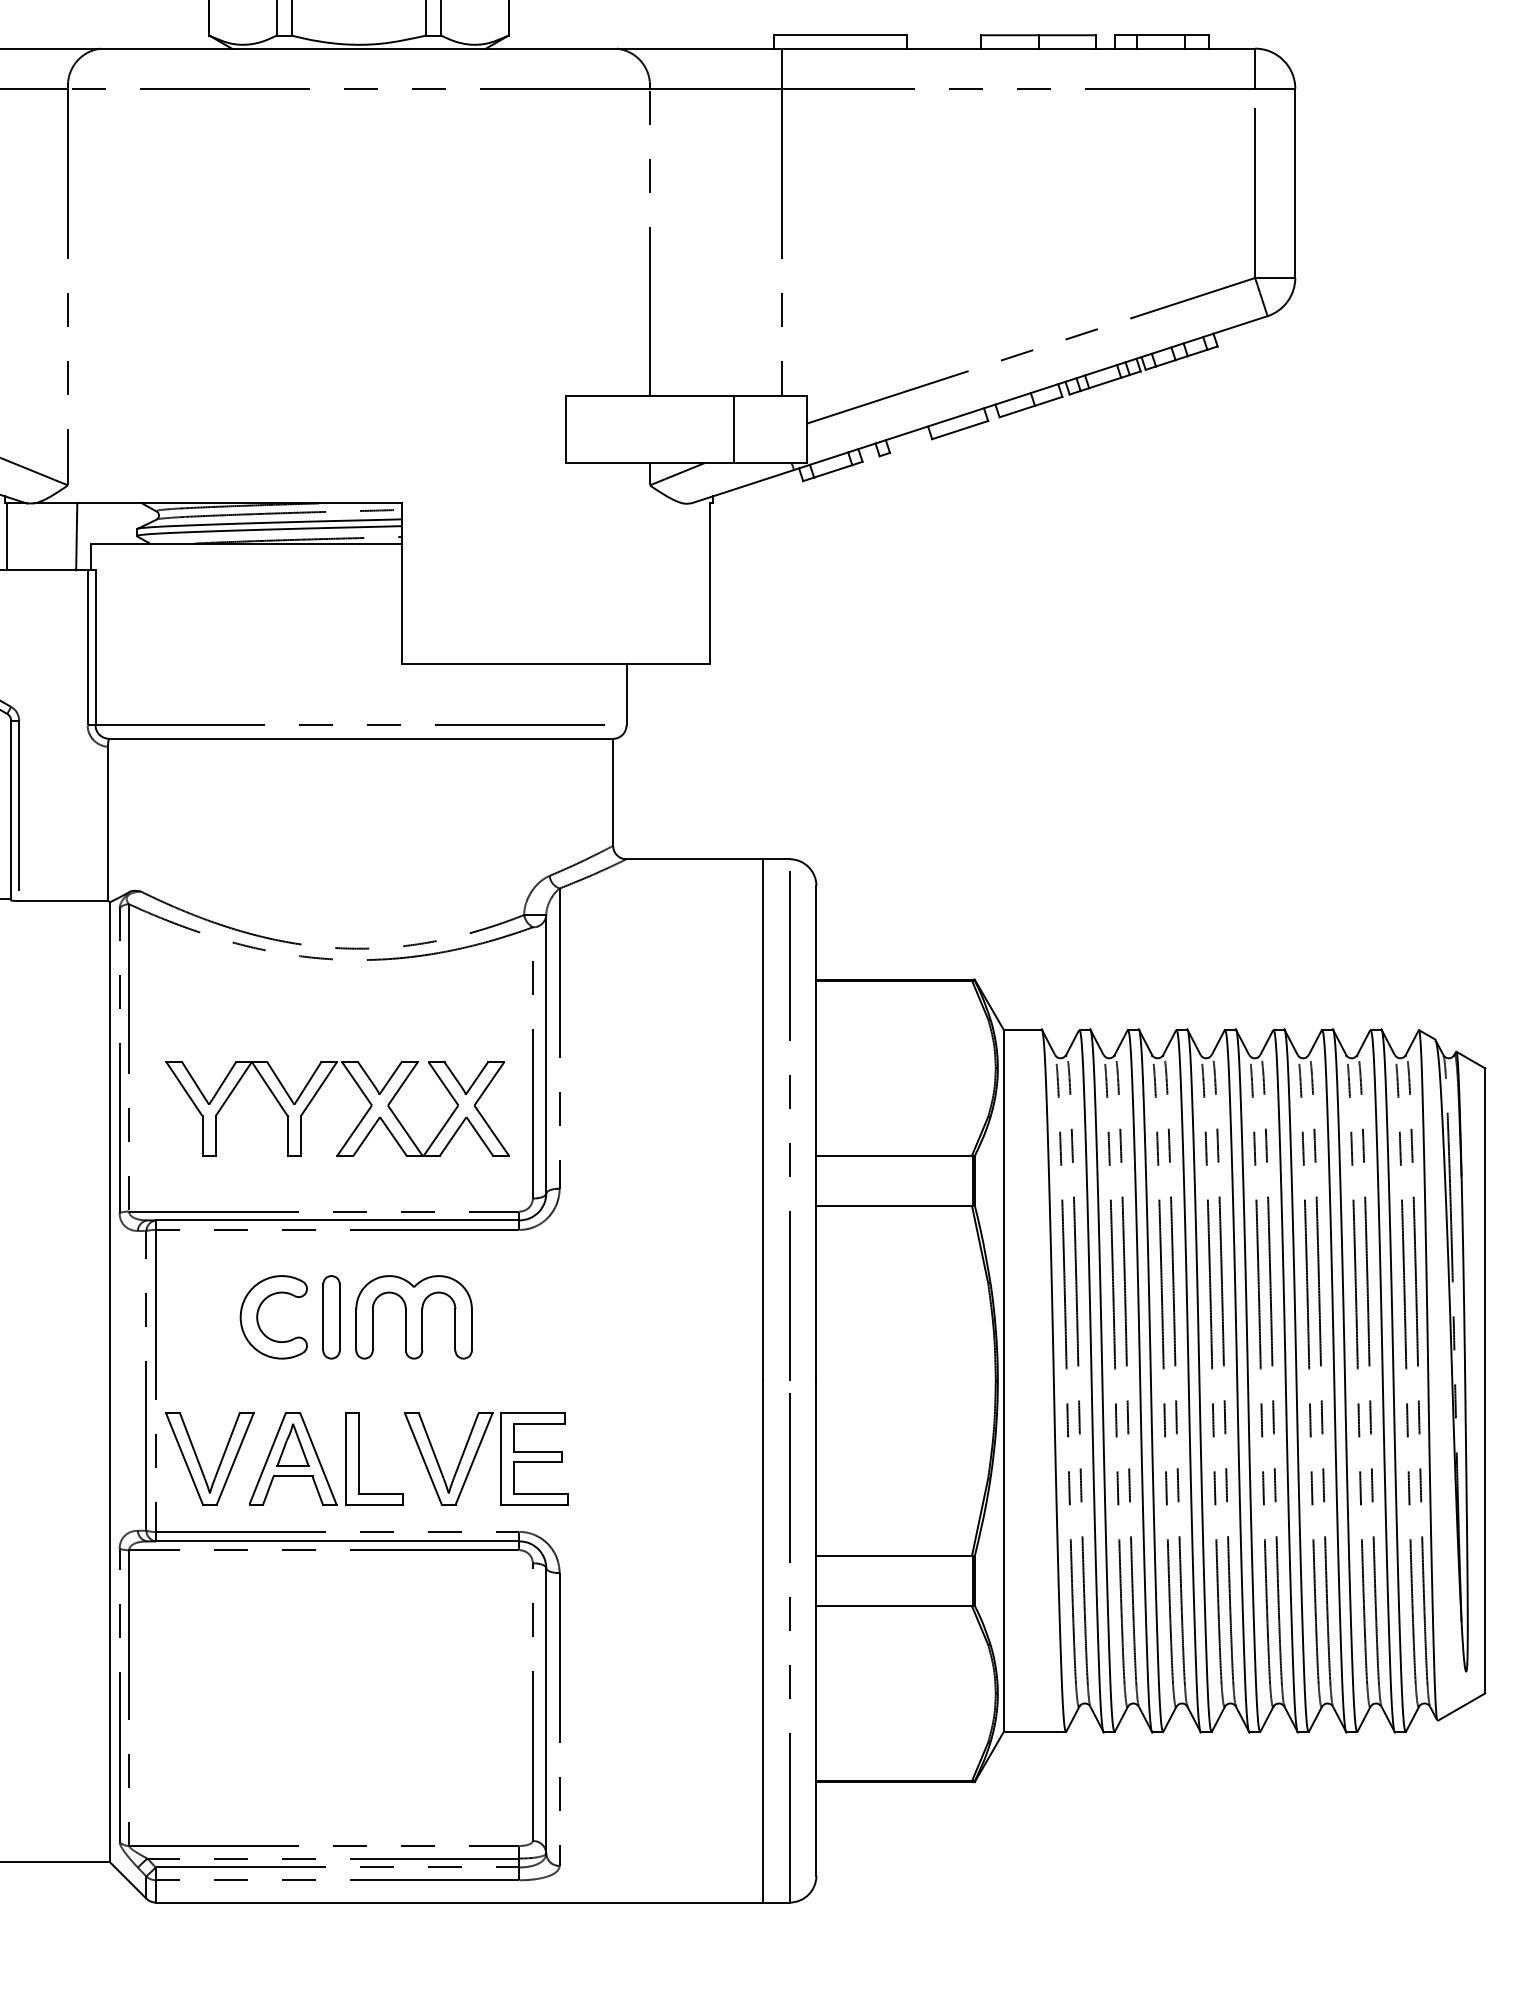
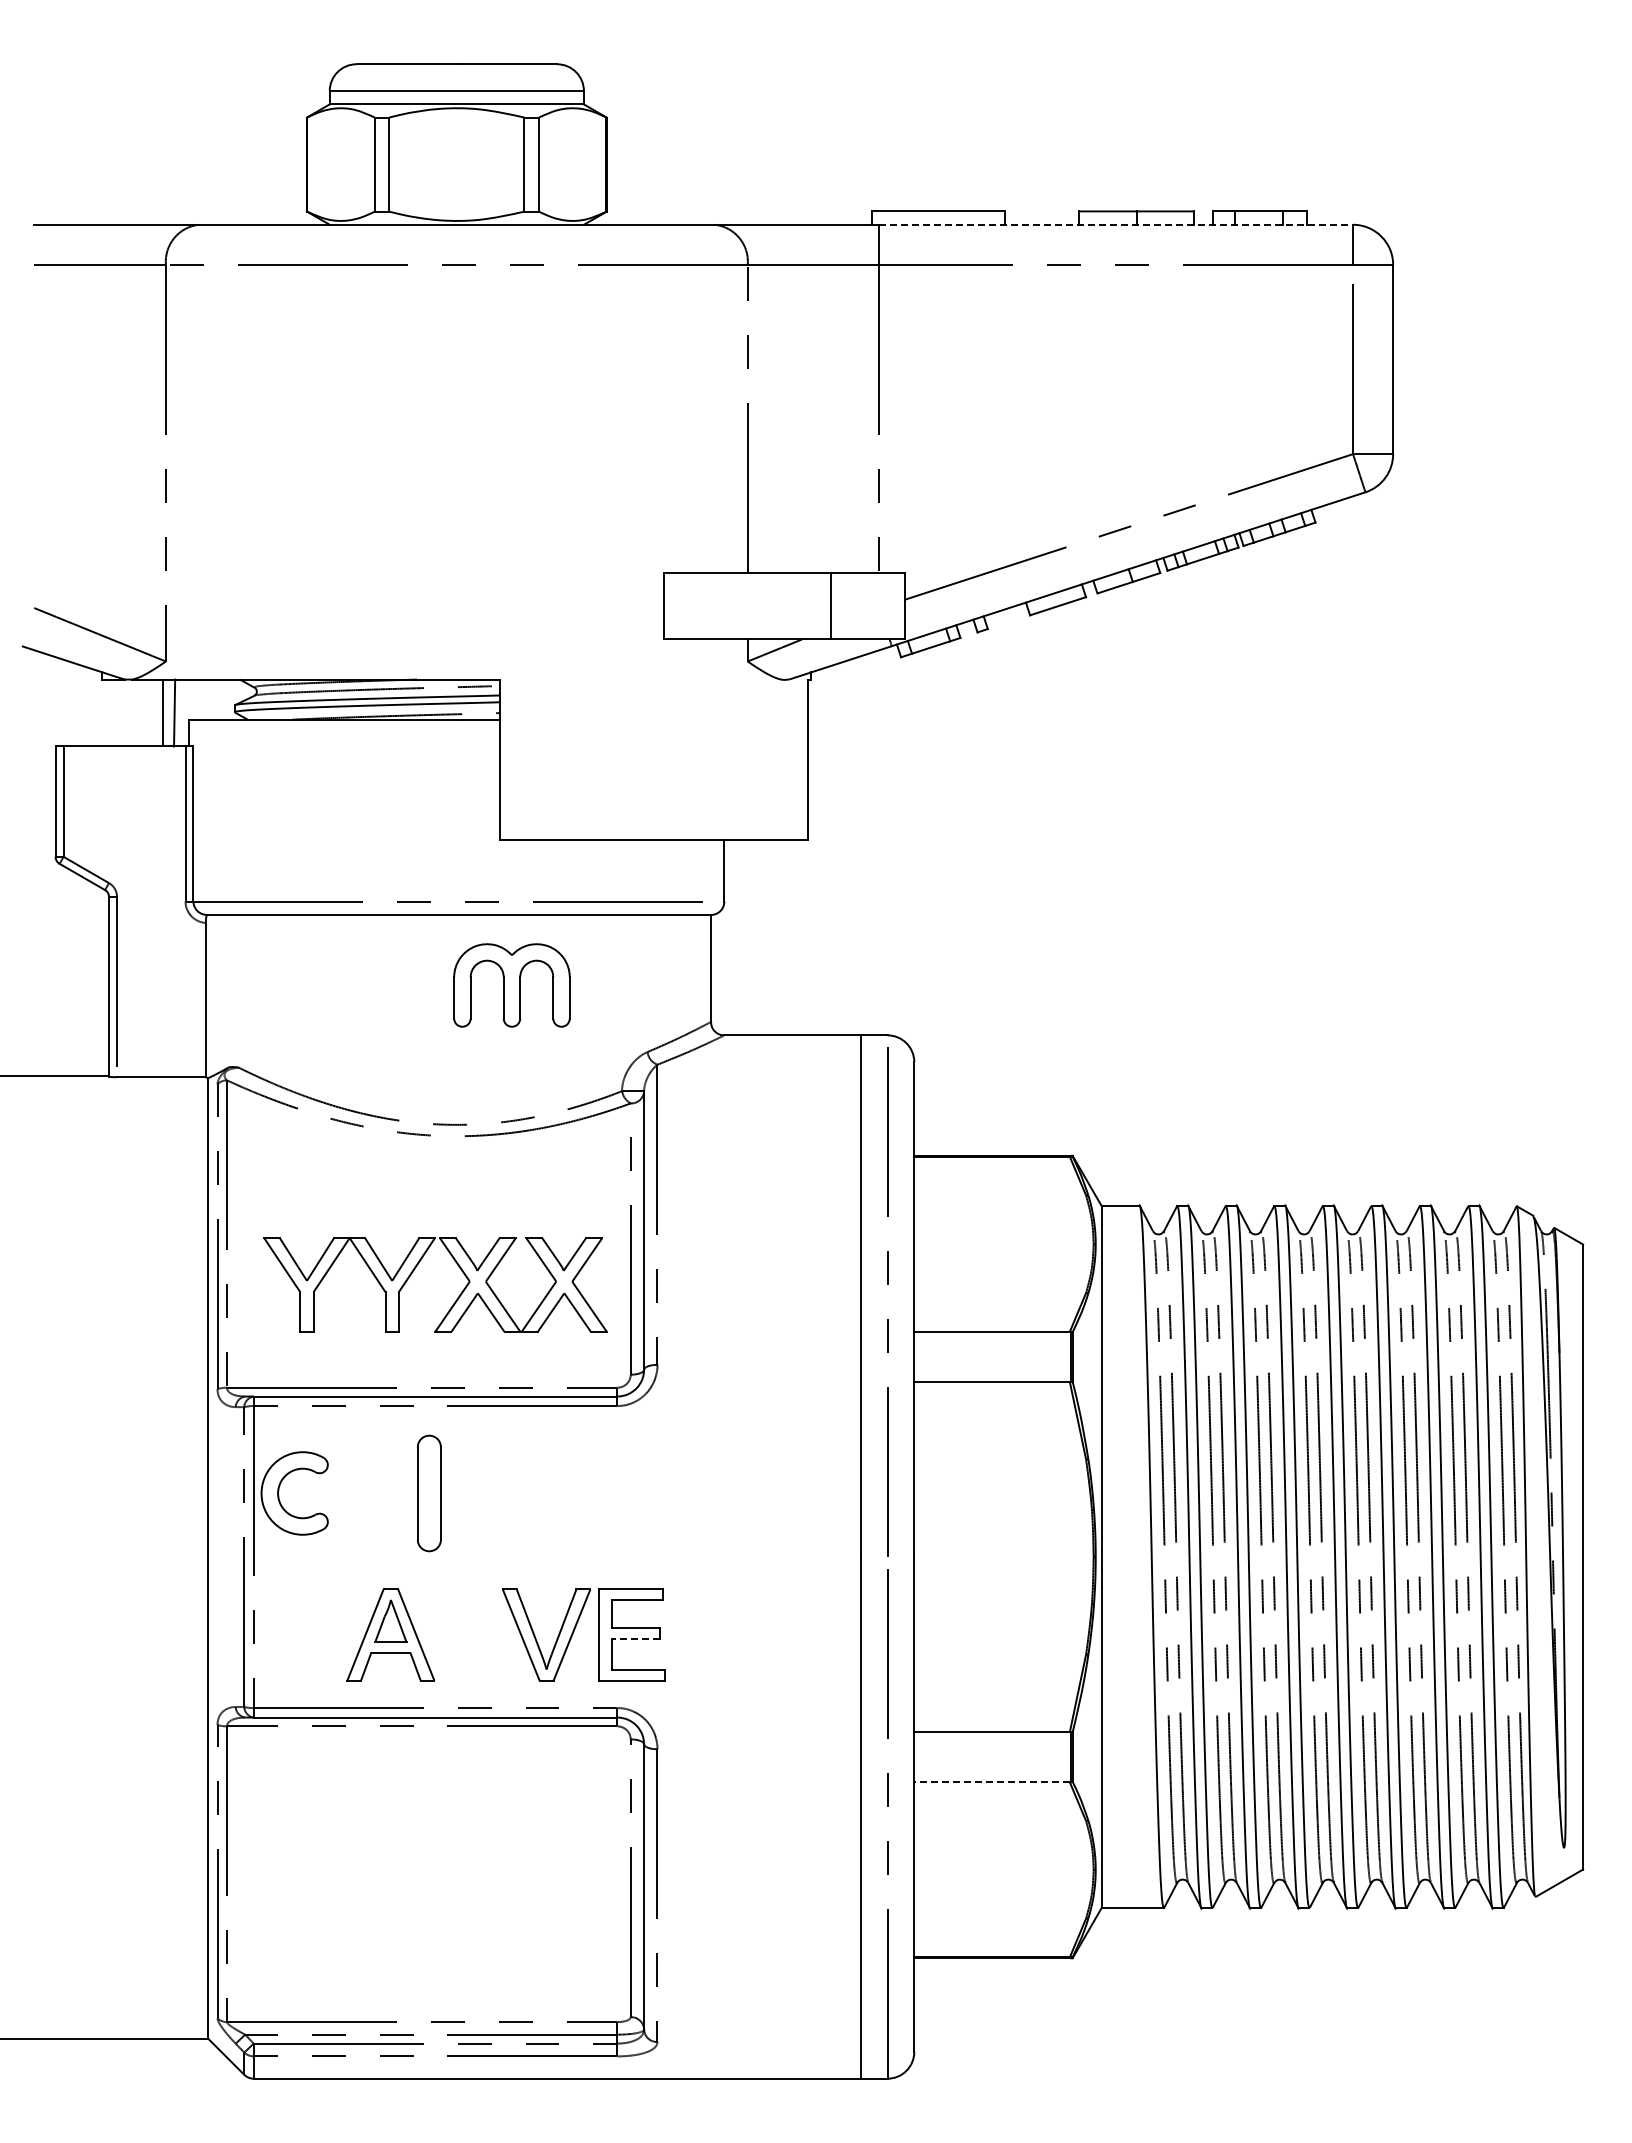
line: (1018, 48) -> (1116, 224), solid -> dashed
line: (6, 536) -> (162, 712), moved
part: (258, 1315) -> (279, 1491), moved
part: (331, 1317) -> (429, 1493), size x1.4
part: (413, 1317) -> (511, 985), moved
part: (359, 1458) -> (457, 1634), removed
part: (199, 1461) -> (297, 1637), removed
line: (537, 1462) -> (635, 1638), solid -> dashed
line: (894, 1606) -> (992, 1782), solid -> dashed

